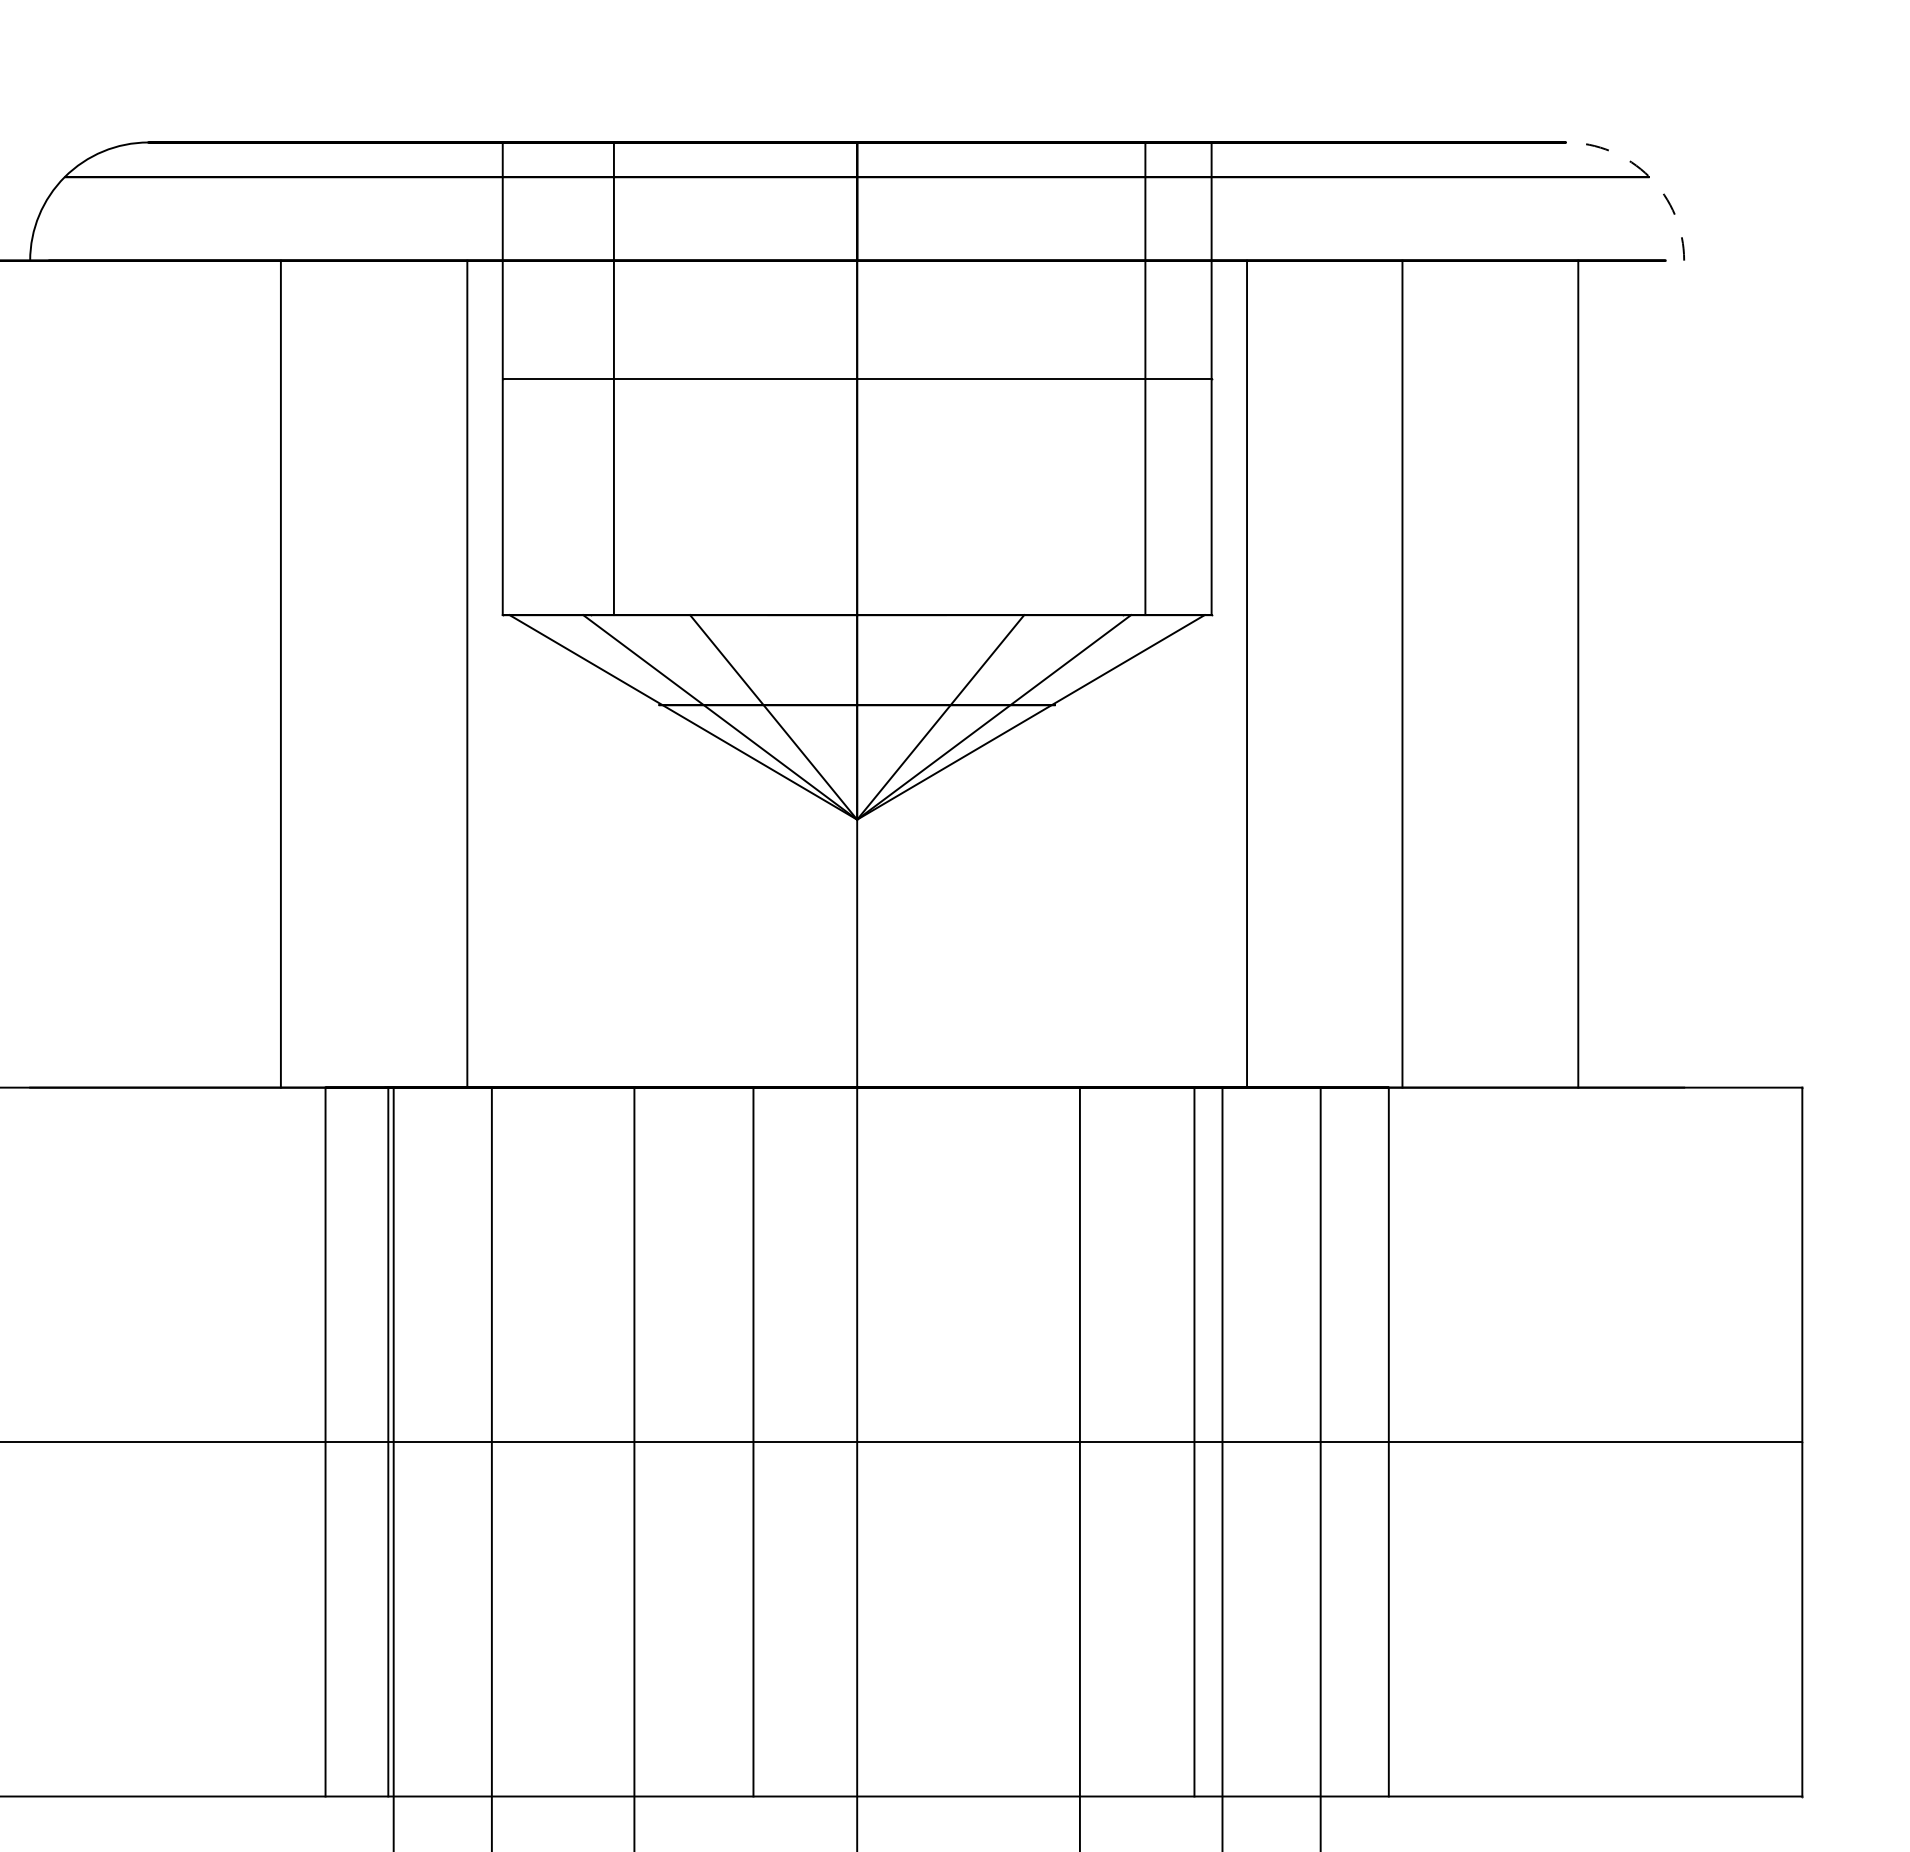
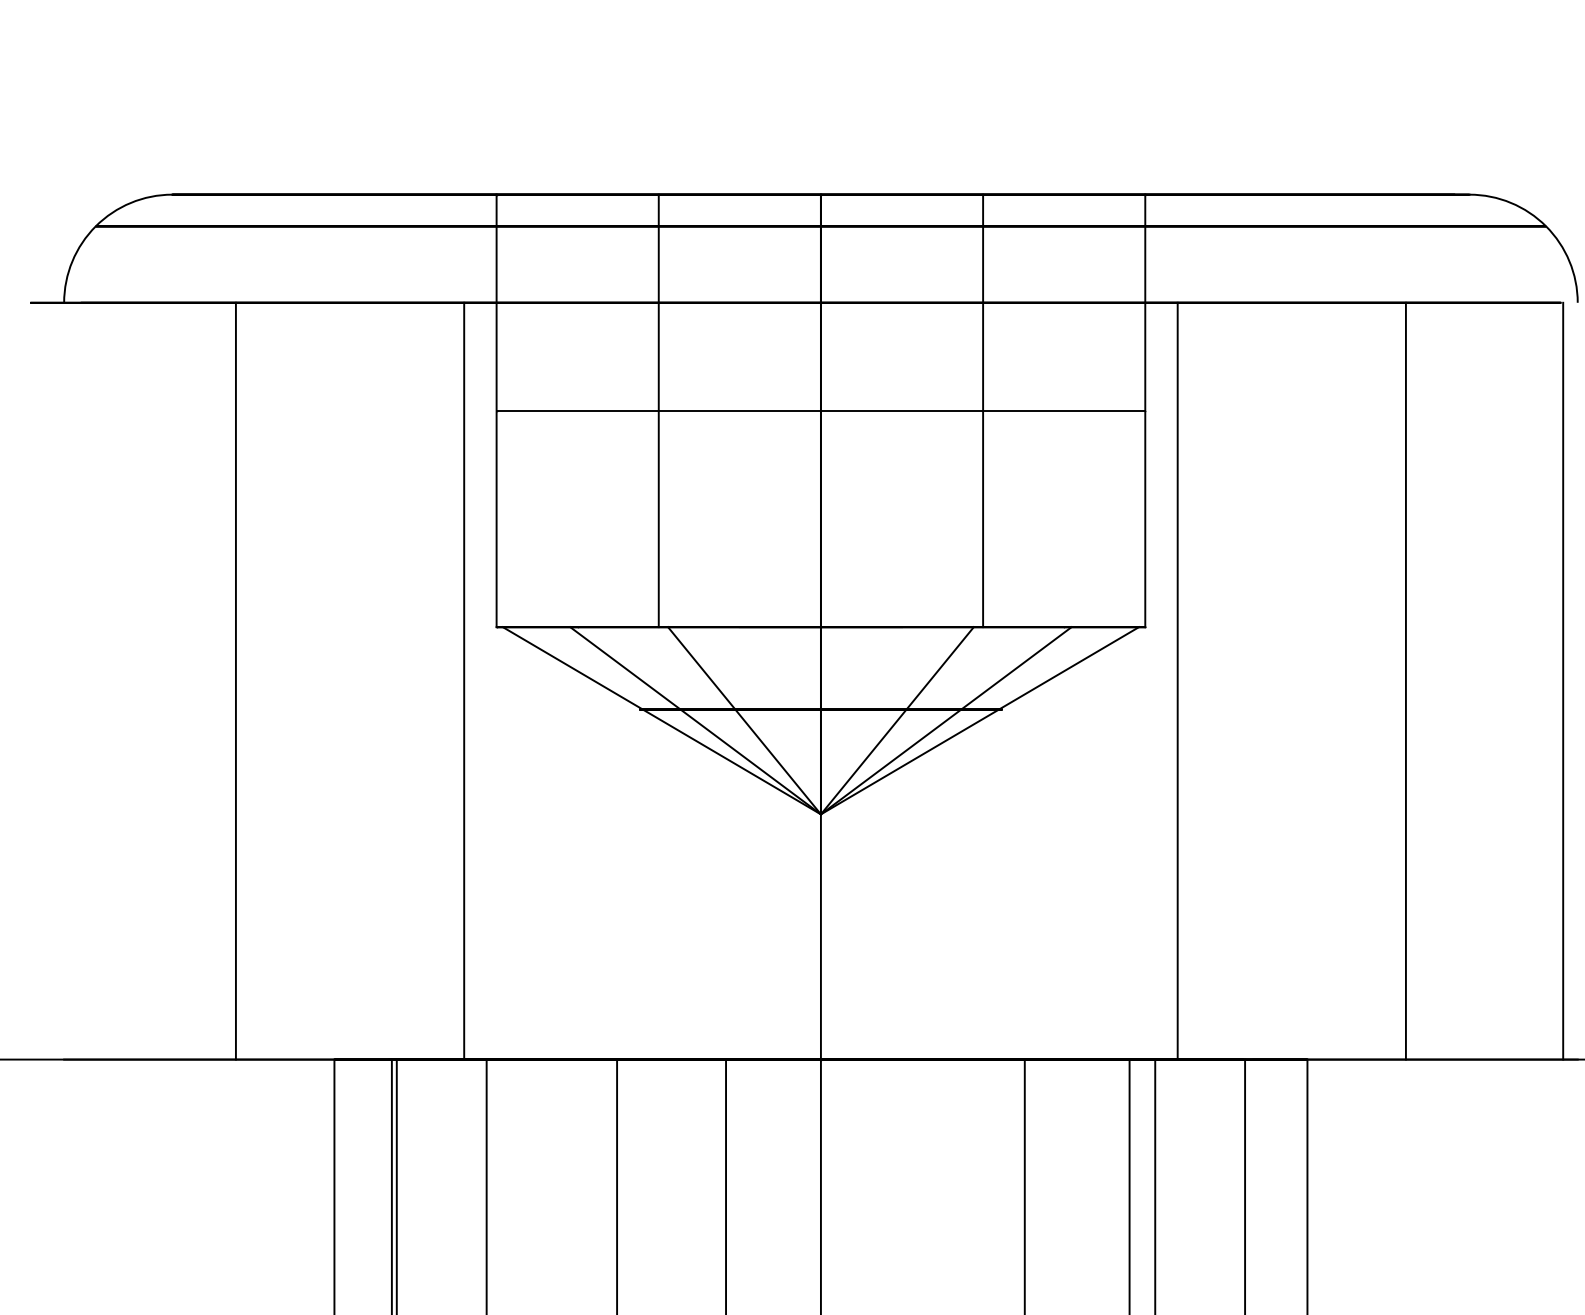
arc: (1649, 177) -> (1545, 226), dashed -> solid
line: (613, 378) -> (658, 410), moved
line: (1145, 378) -> (983, 410), moved
line: (280, 673) -> (235, 680), moved
line: (1402, 673) -> (1405, 680), moved
line: (1578, 673) -> (1563, 680), moved

